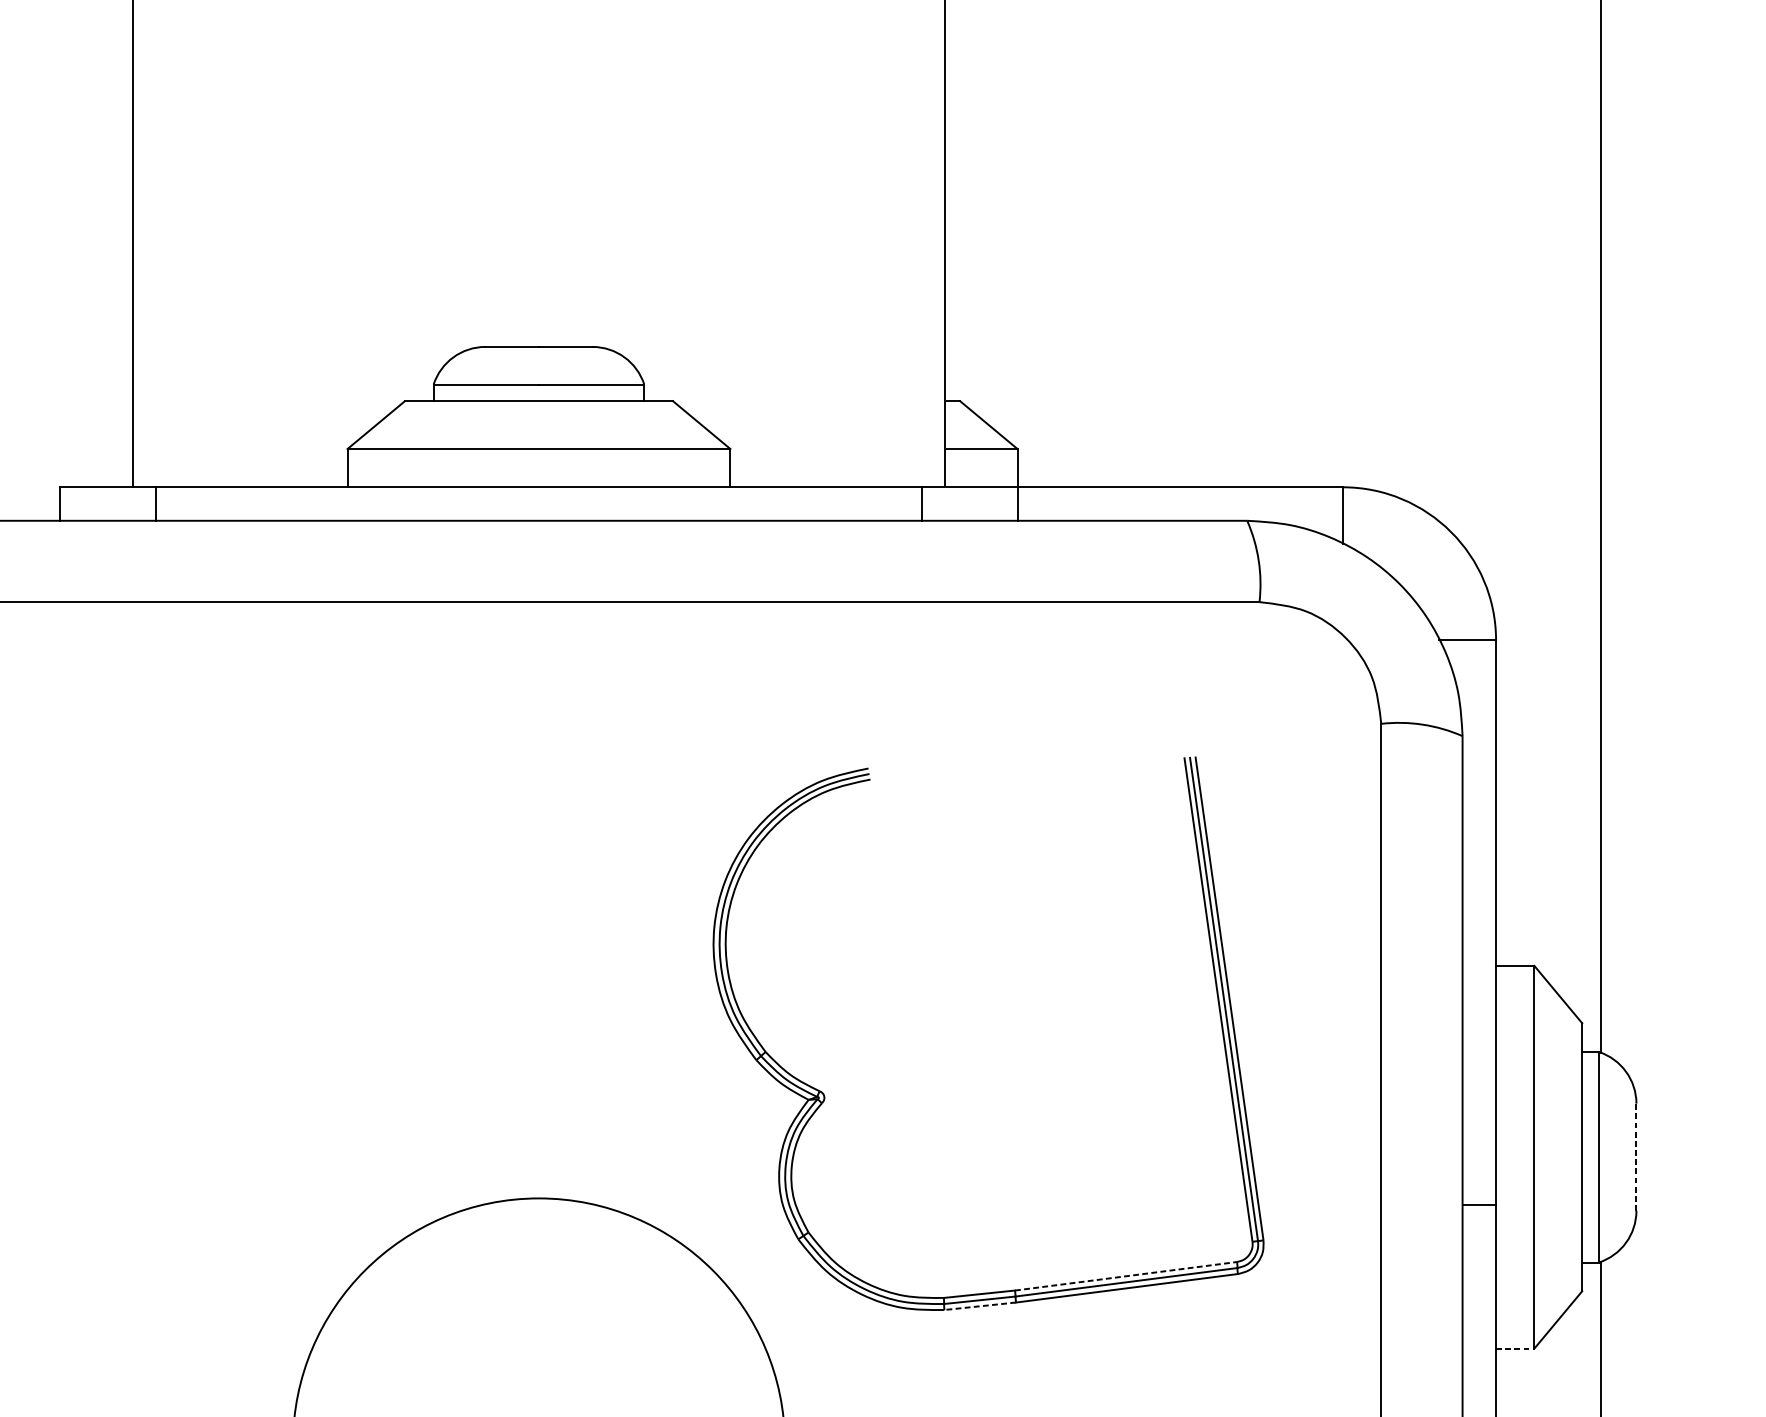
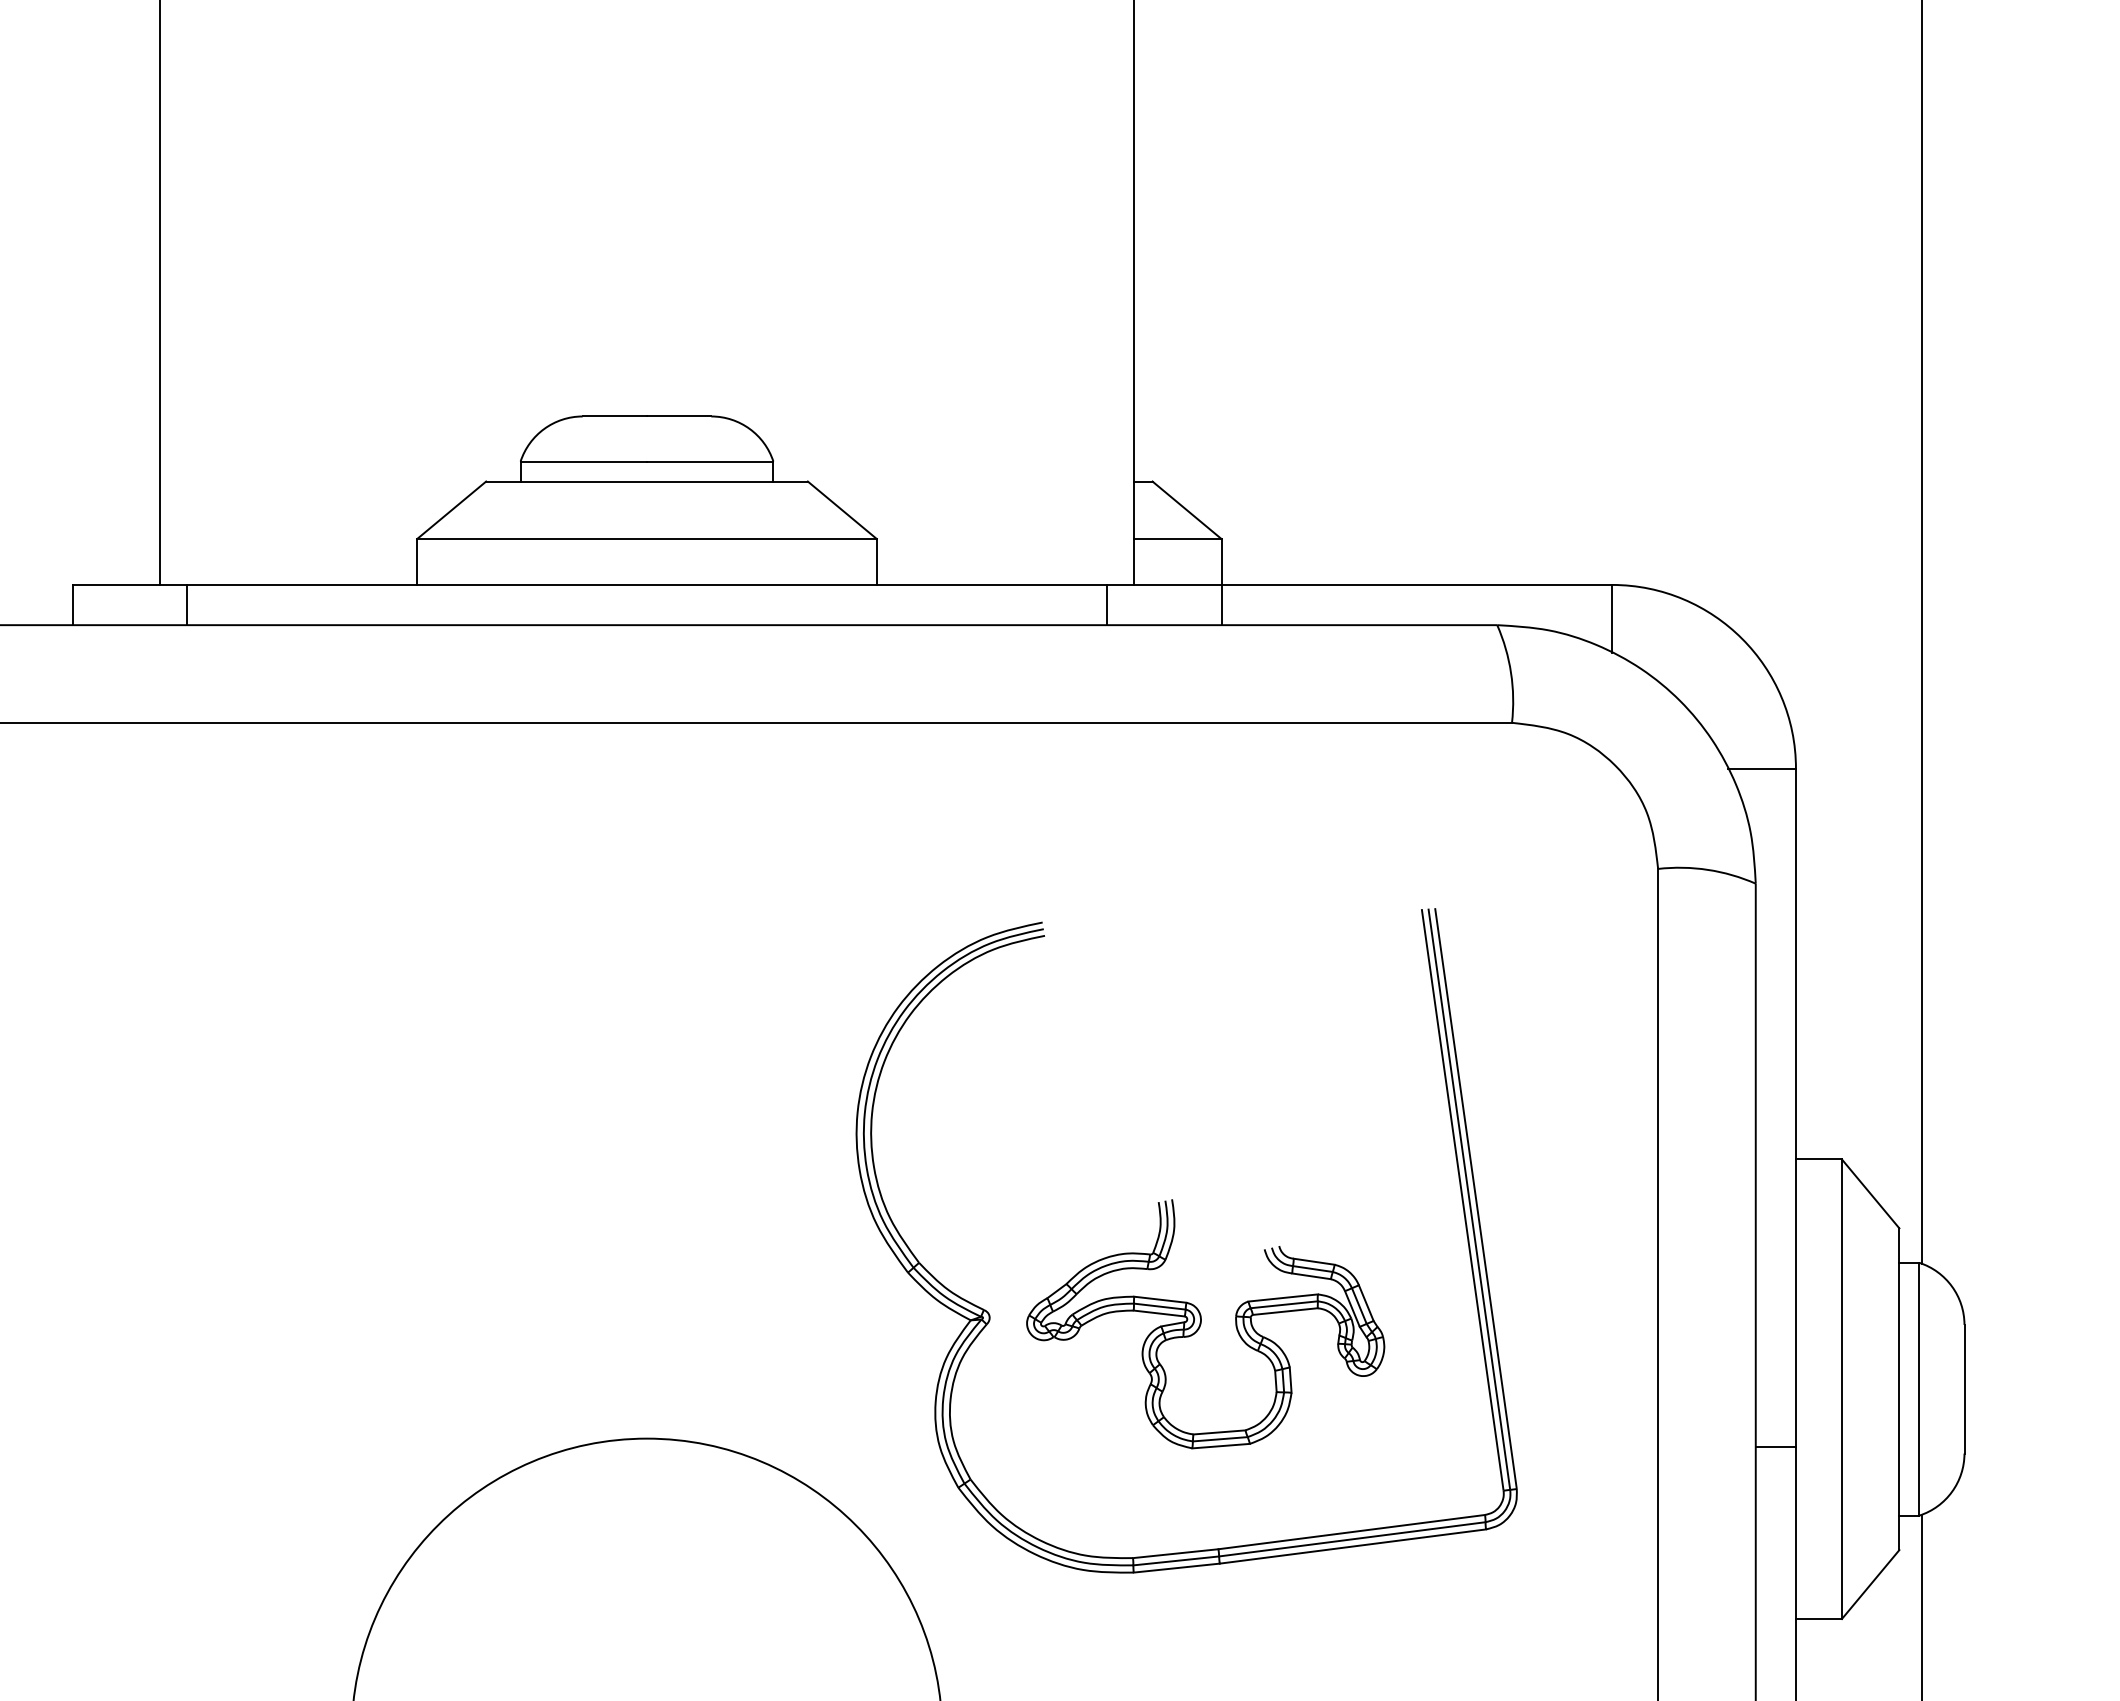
part: (1004, 1103) -> (1205, 1324), added
line: (1636, 1156) -> (1964, 1388), dashed -> solid
line: (1126, 1276) -> (1352, 1532), dashed -> solid
line: (980, 1306) -> (1176, 1568), dashed -> solid
line: (1514, 1349) -> (1818, 1619), dashed -> solid

